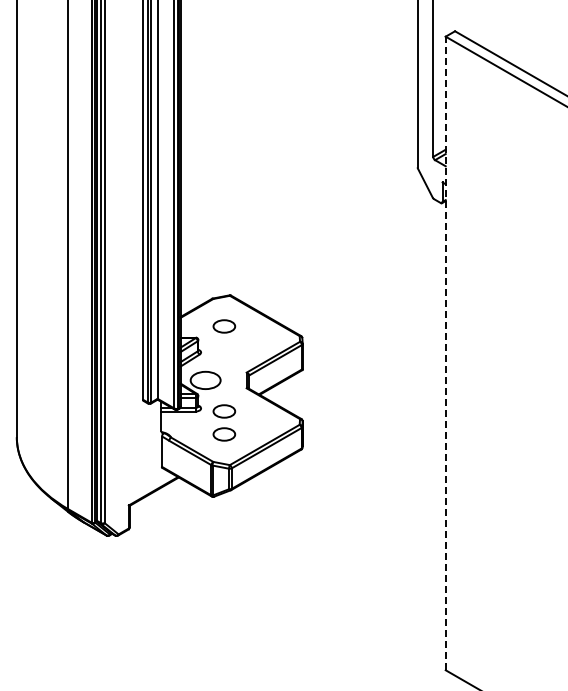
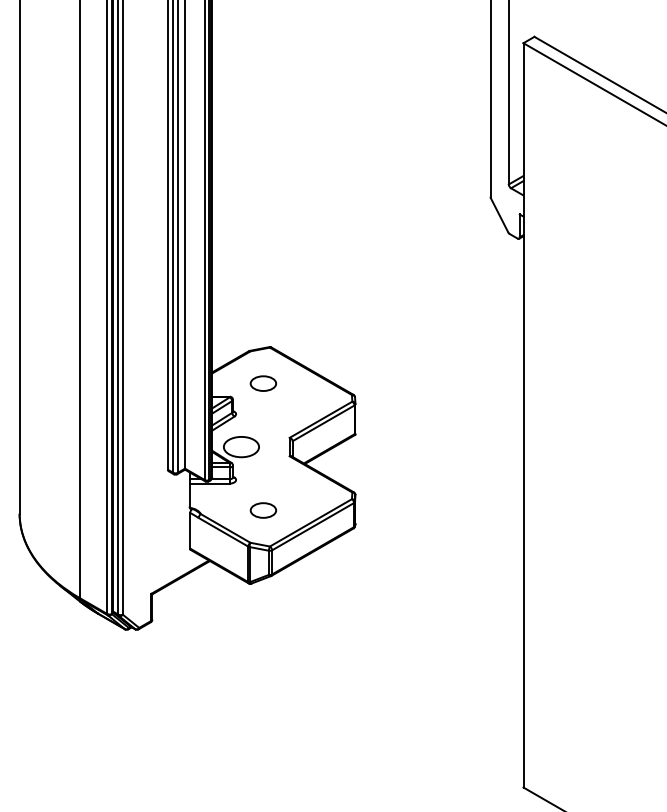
line: (445, 353) -> (523, 415), dashed -> solid
part: (224, 411) -> (263, 483), removed

